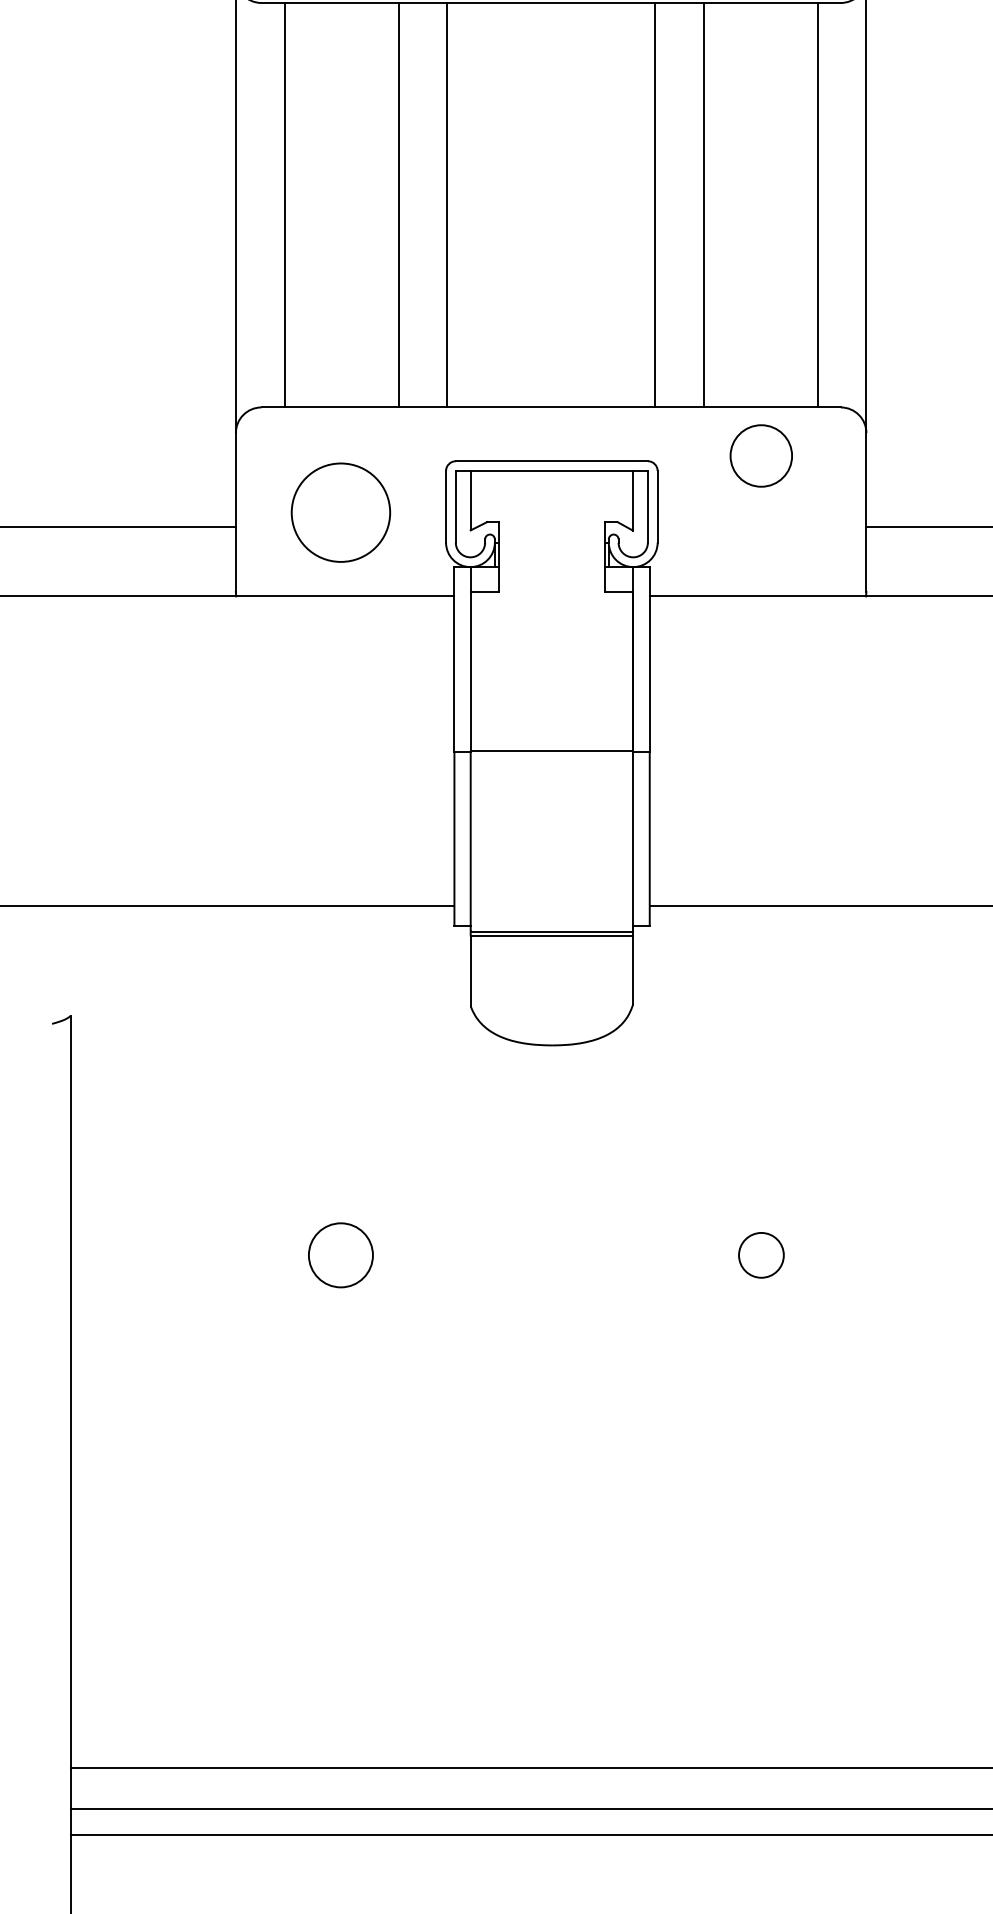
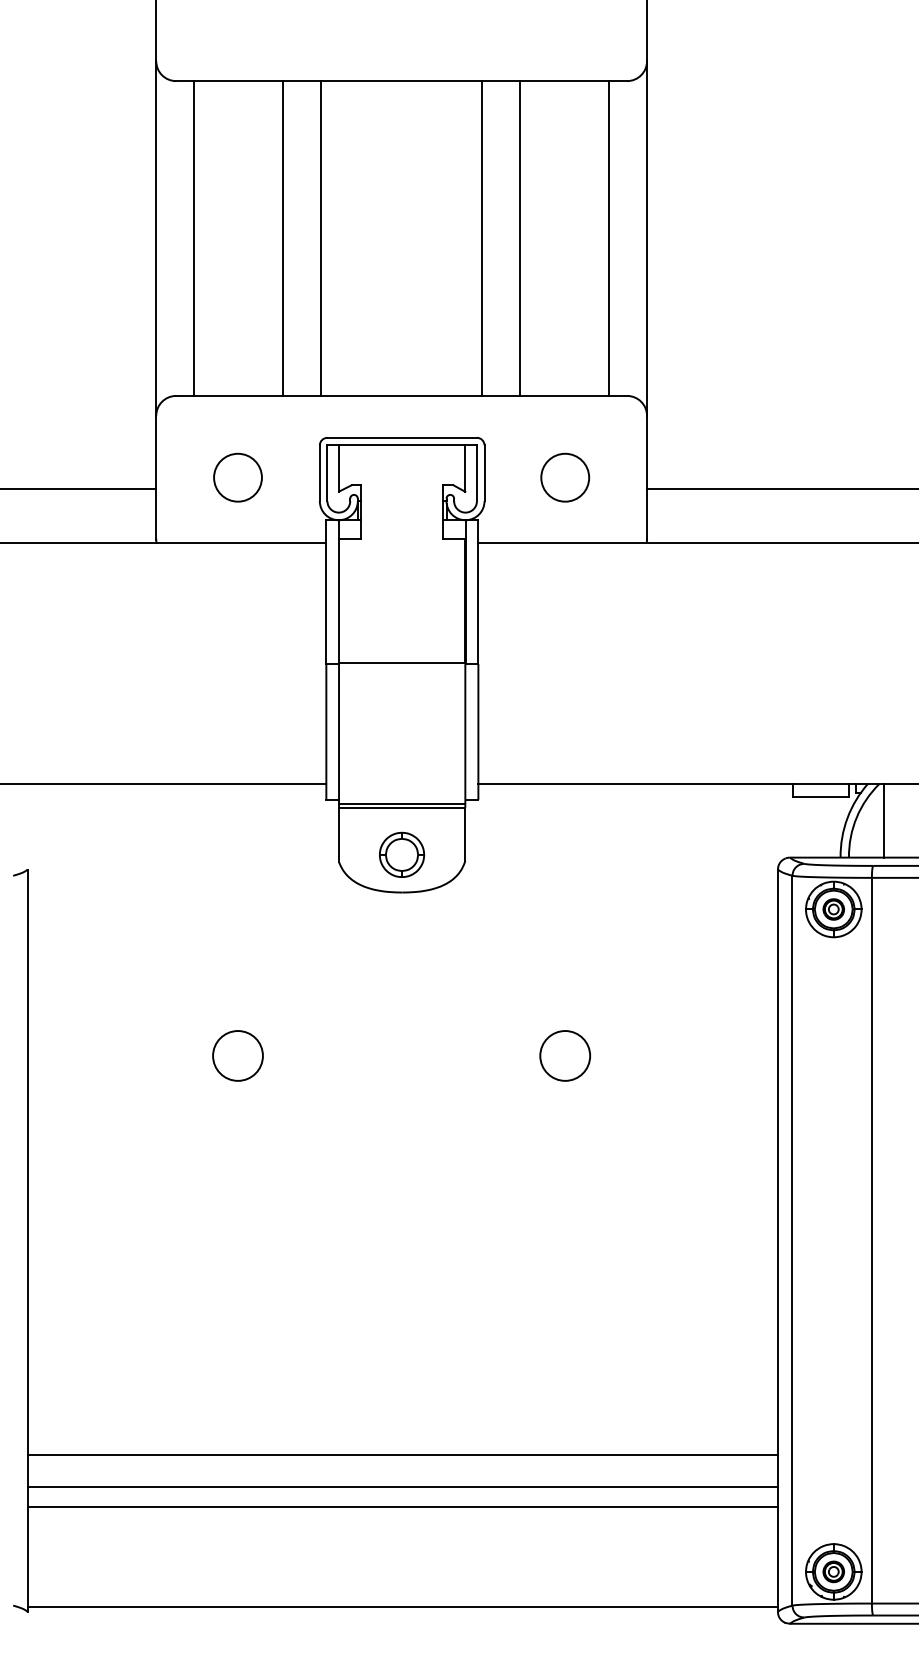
circle: (761, 455) -> (565, 477), moved
circle: (340, 512) -> (237, 477), size x0.62
part: (552, 996) -> (402, 854), added
circle: (761, 1254) -> (565, 1055), size x1.43

